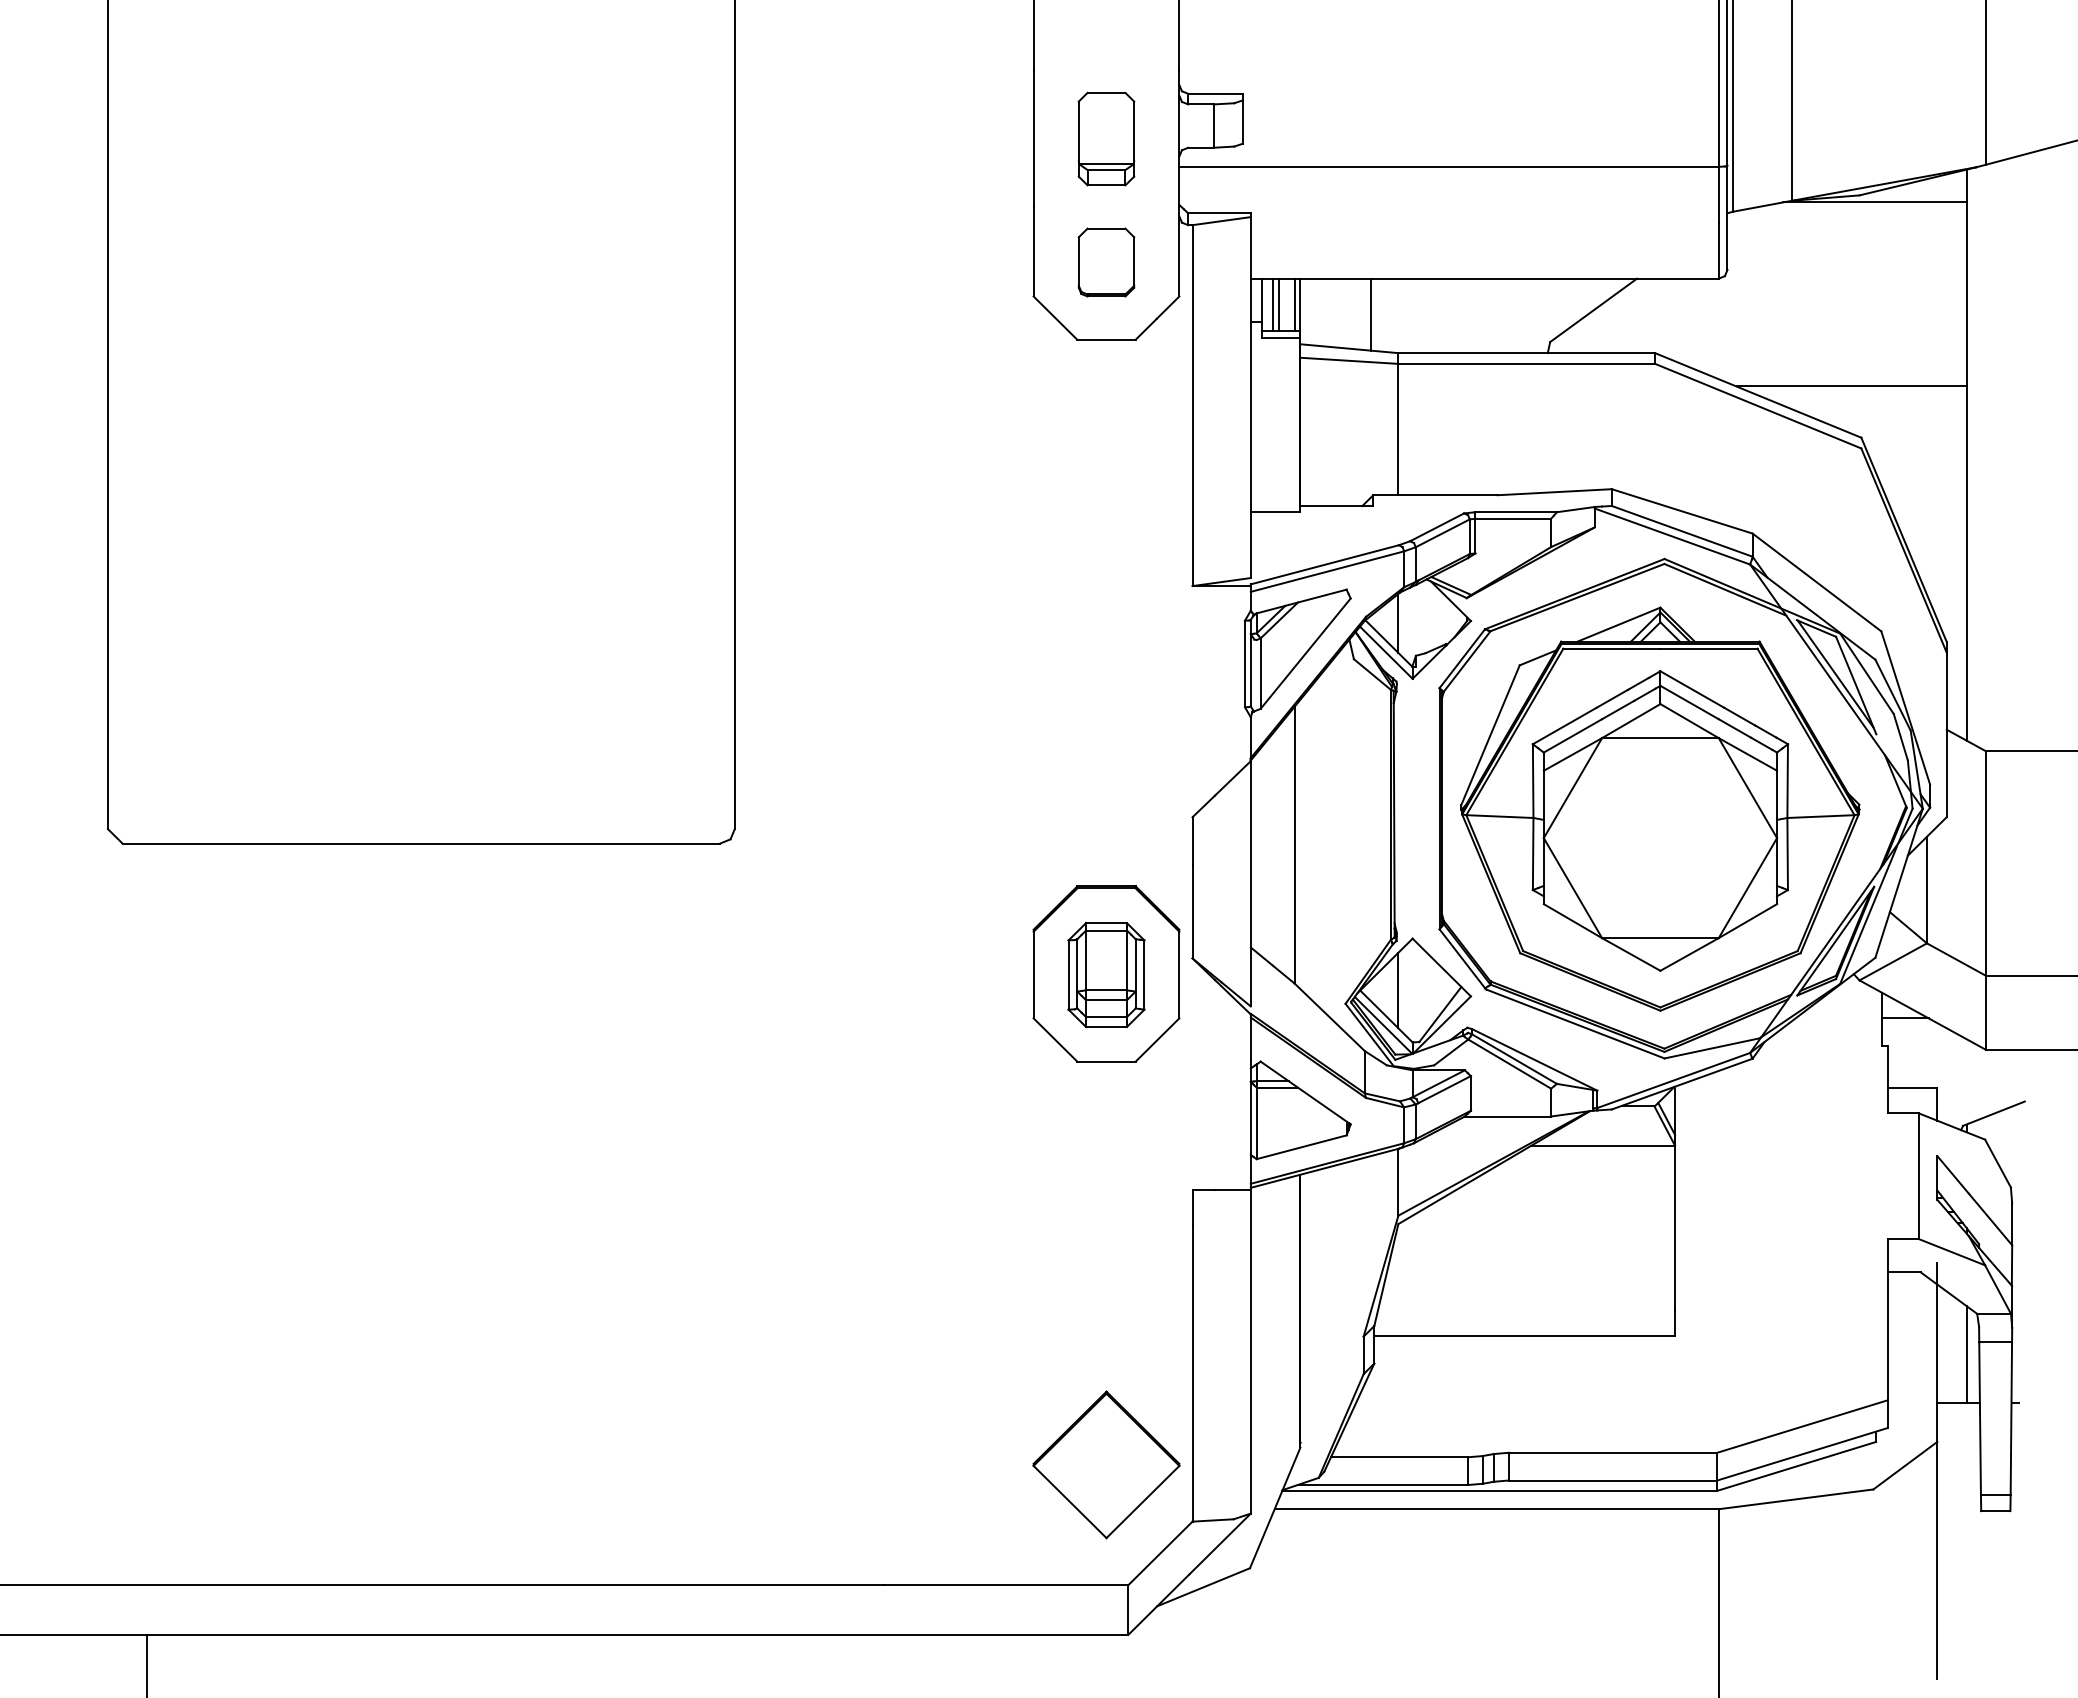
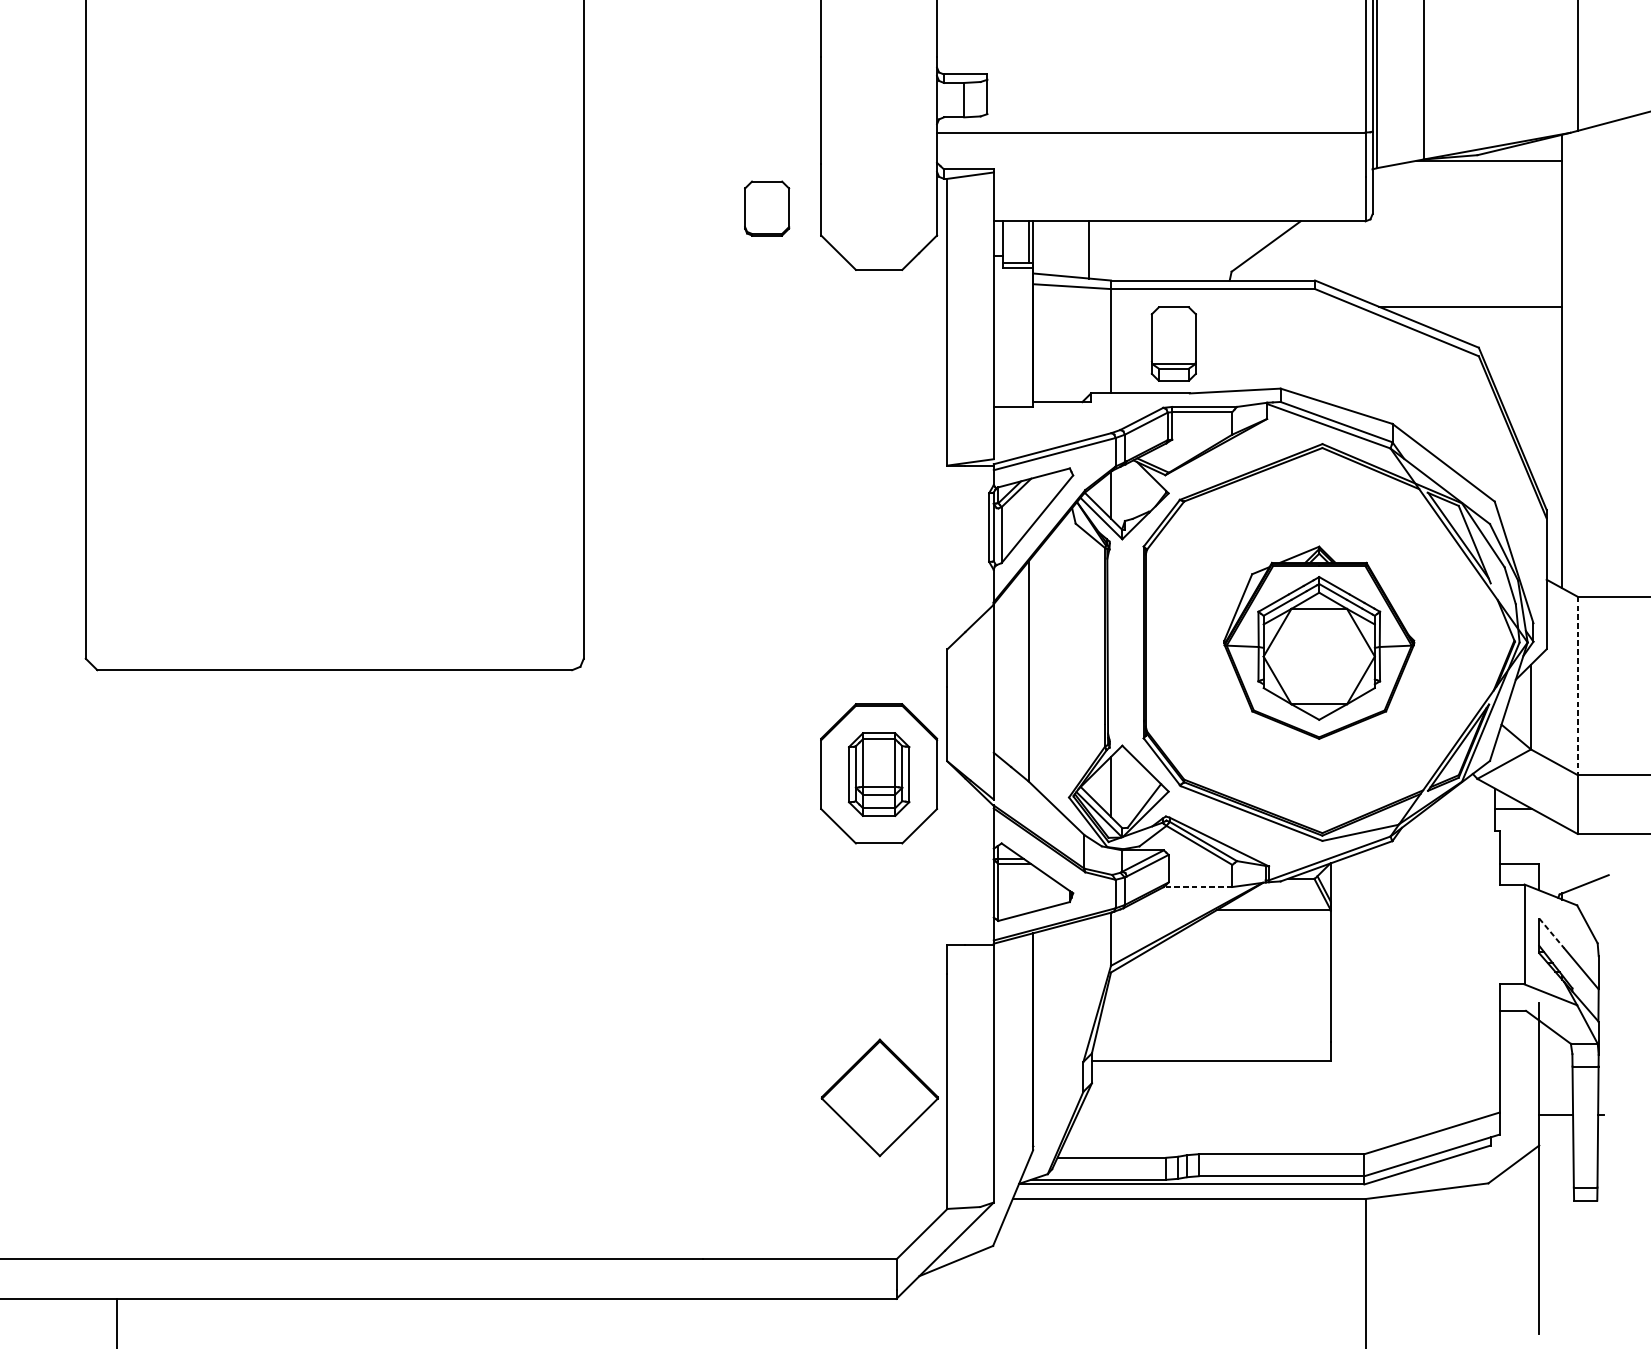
part: (1106, 138) -> (1173, 343), moved
part: (1106, 262) -> (767, 208), moved
line: (1272, 304) -> (1011, 241), removed
line: (1278, 304) -> (1015, 241), removed
part: (1660, 808) -> (1319, 642), size x0.6
line: (1985, 863) -> (1577, 686), solid -> dashed
line: (1507, 1116) -> (1197, 887), solid -> dashed
line: (1953, 1174) -> (1552, 933), solid -> dashed
line: (1966, 1354) -> (1562, 1076), removed
part: (1106, 1464) -> (879, 1097), moved

